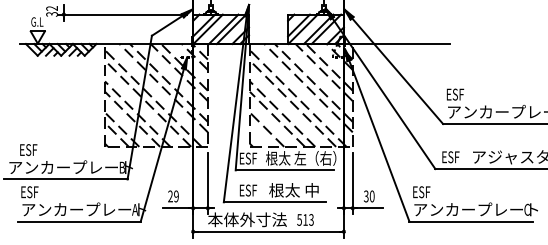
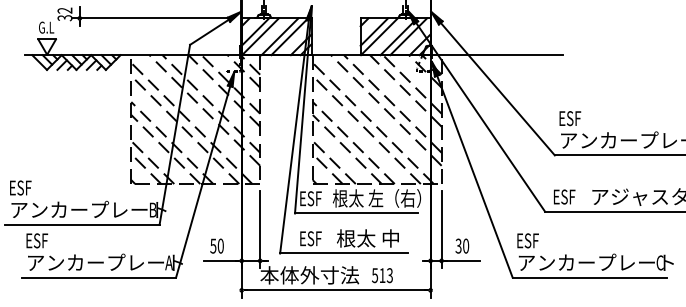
line: (261, 135) -> (327, 169), added
text: (28, 149) -> (20, 187), moved
text: (173, 195) -> (216, 245), 29 -> 50

